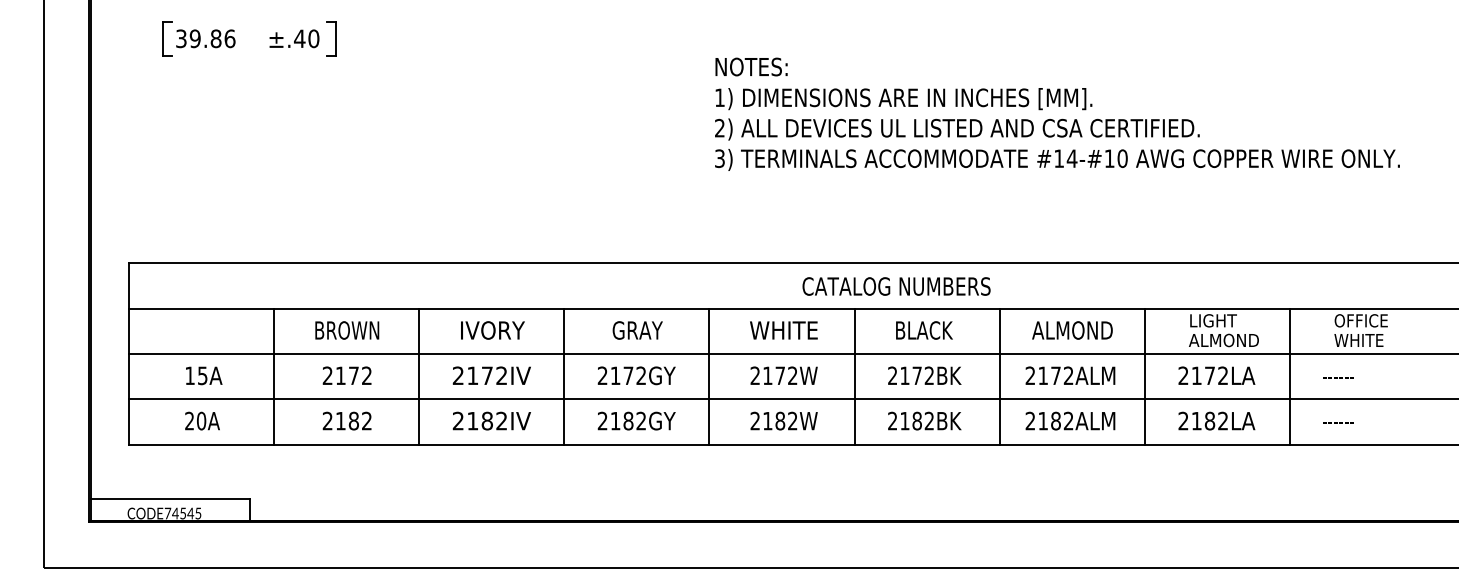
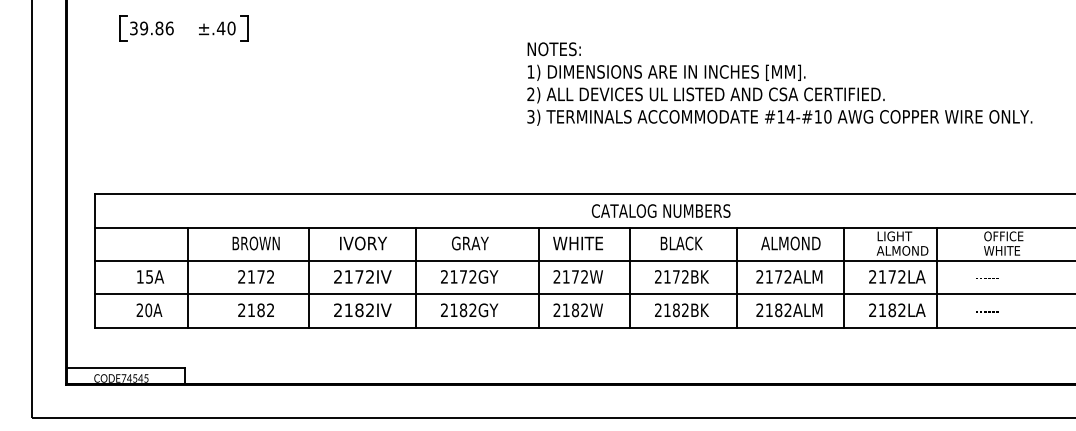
line: (273, 376) -> (187, 277), moved
line: (709, 376) -> (539, 277), moved
line: (1290, 376) -> (937, 277), moved

